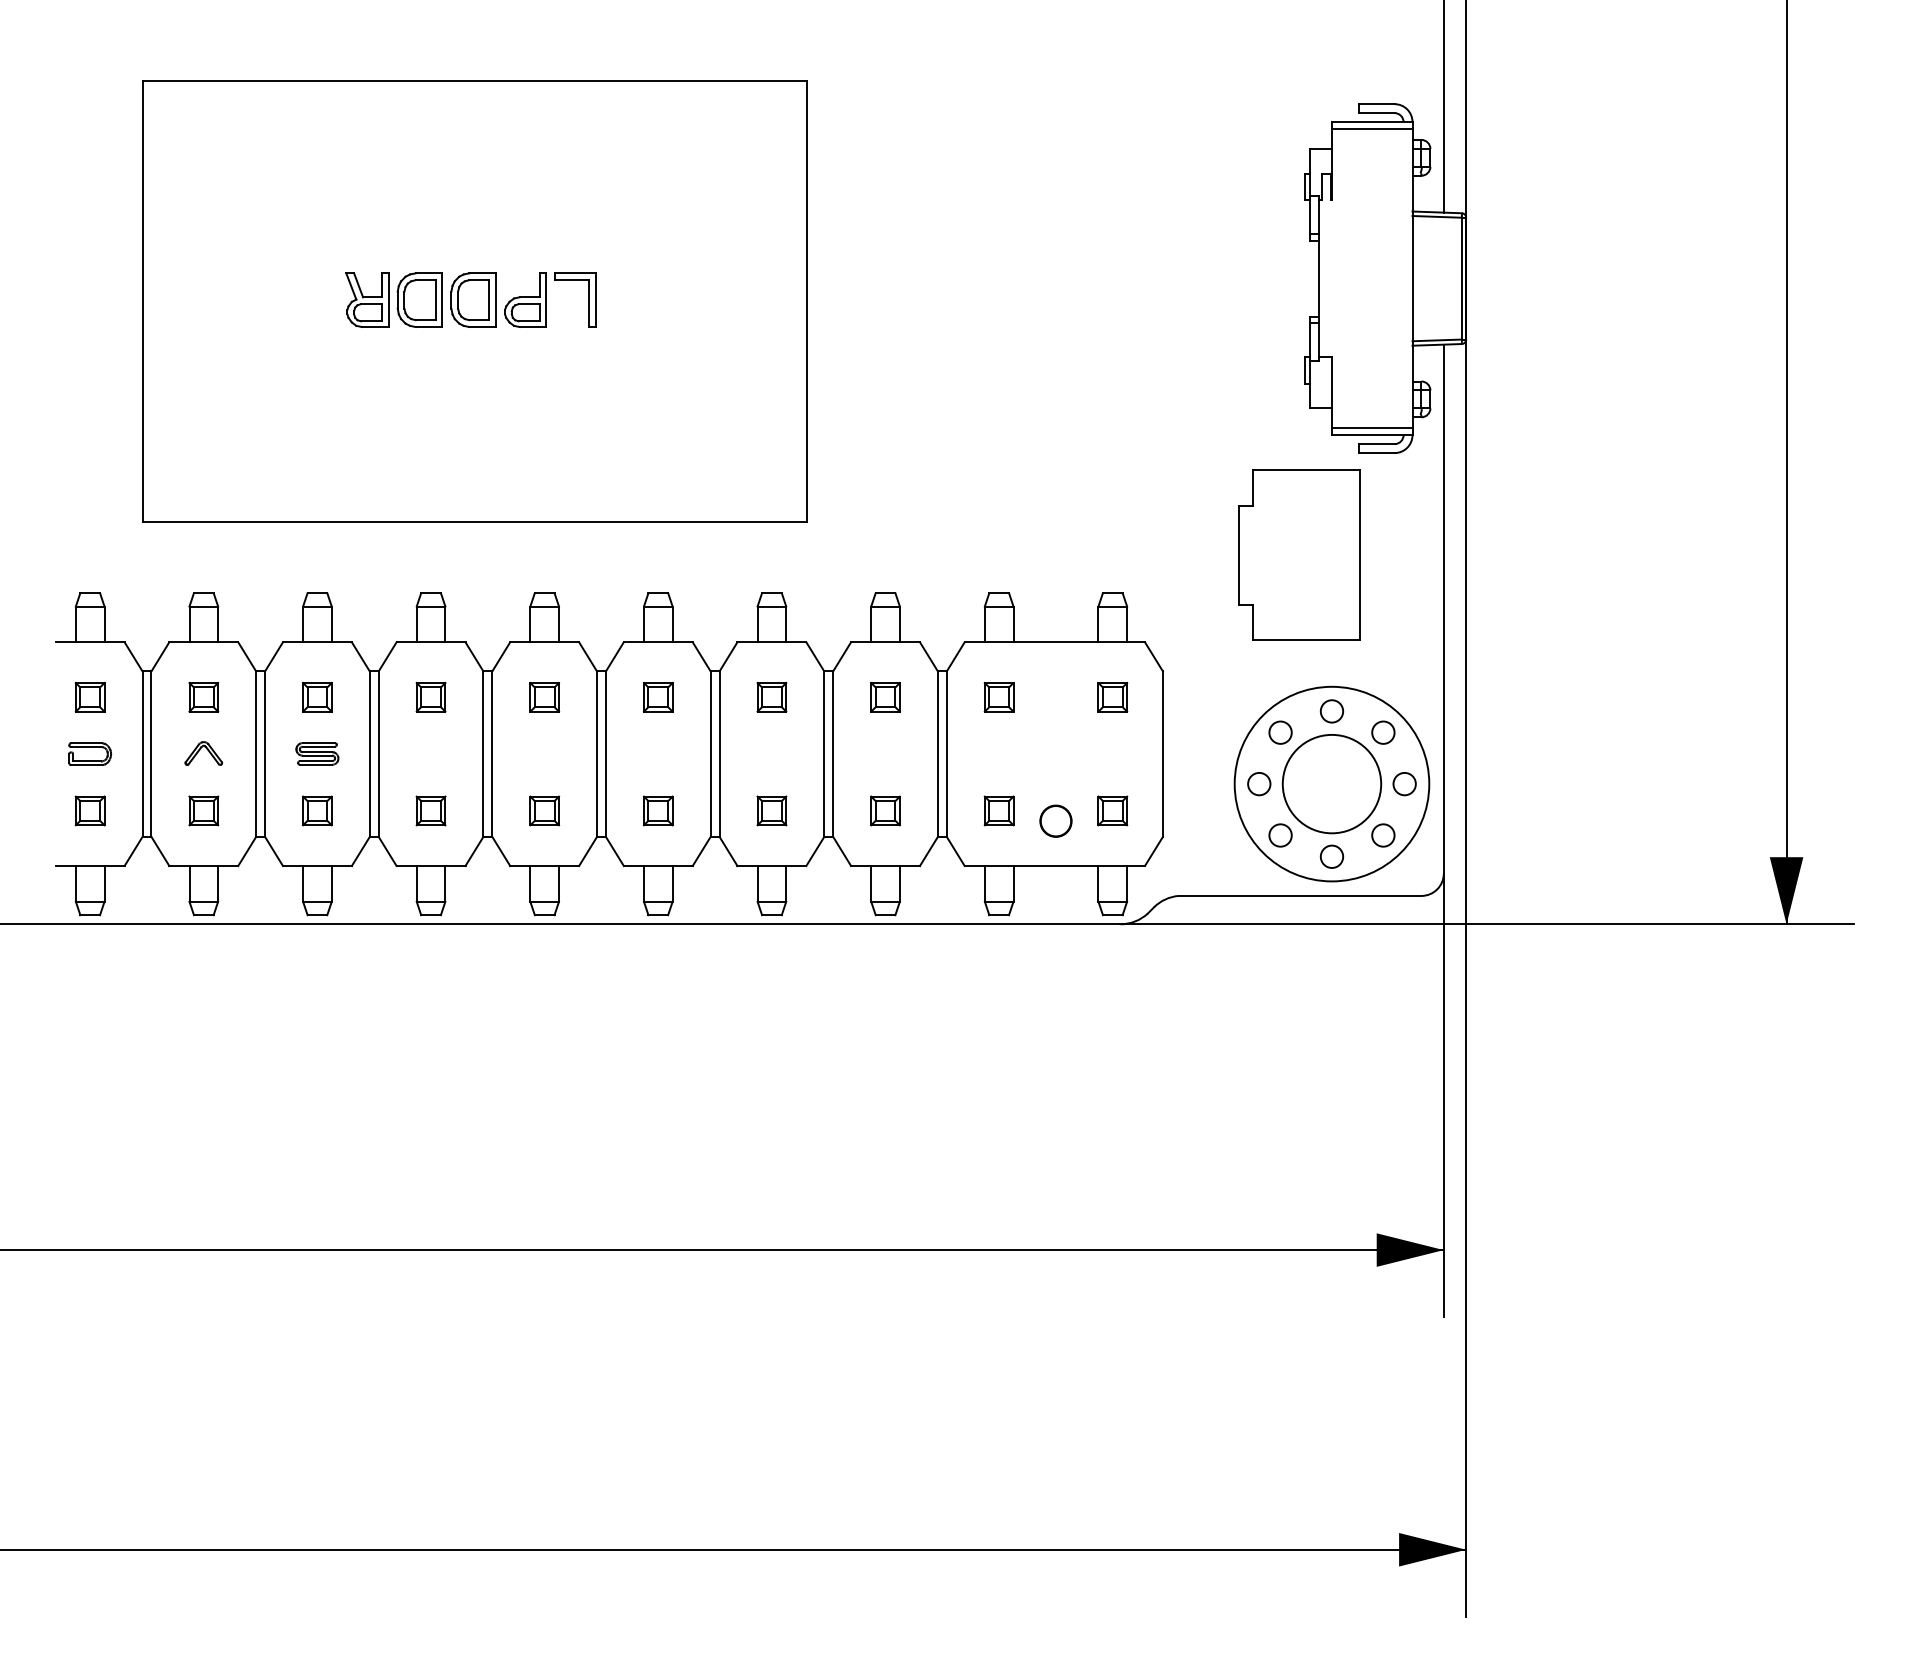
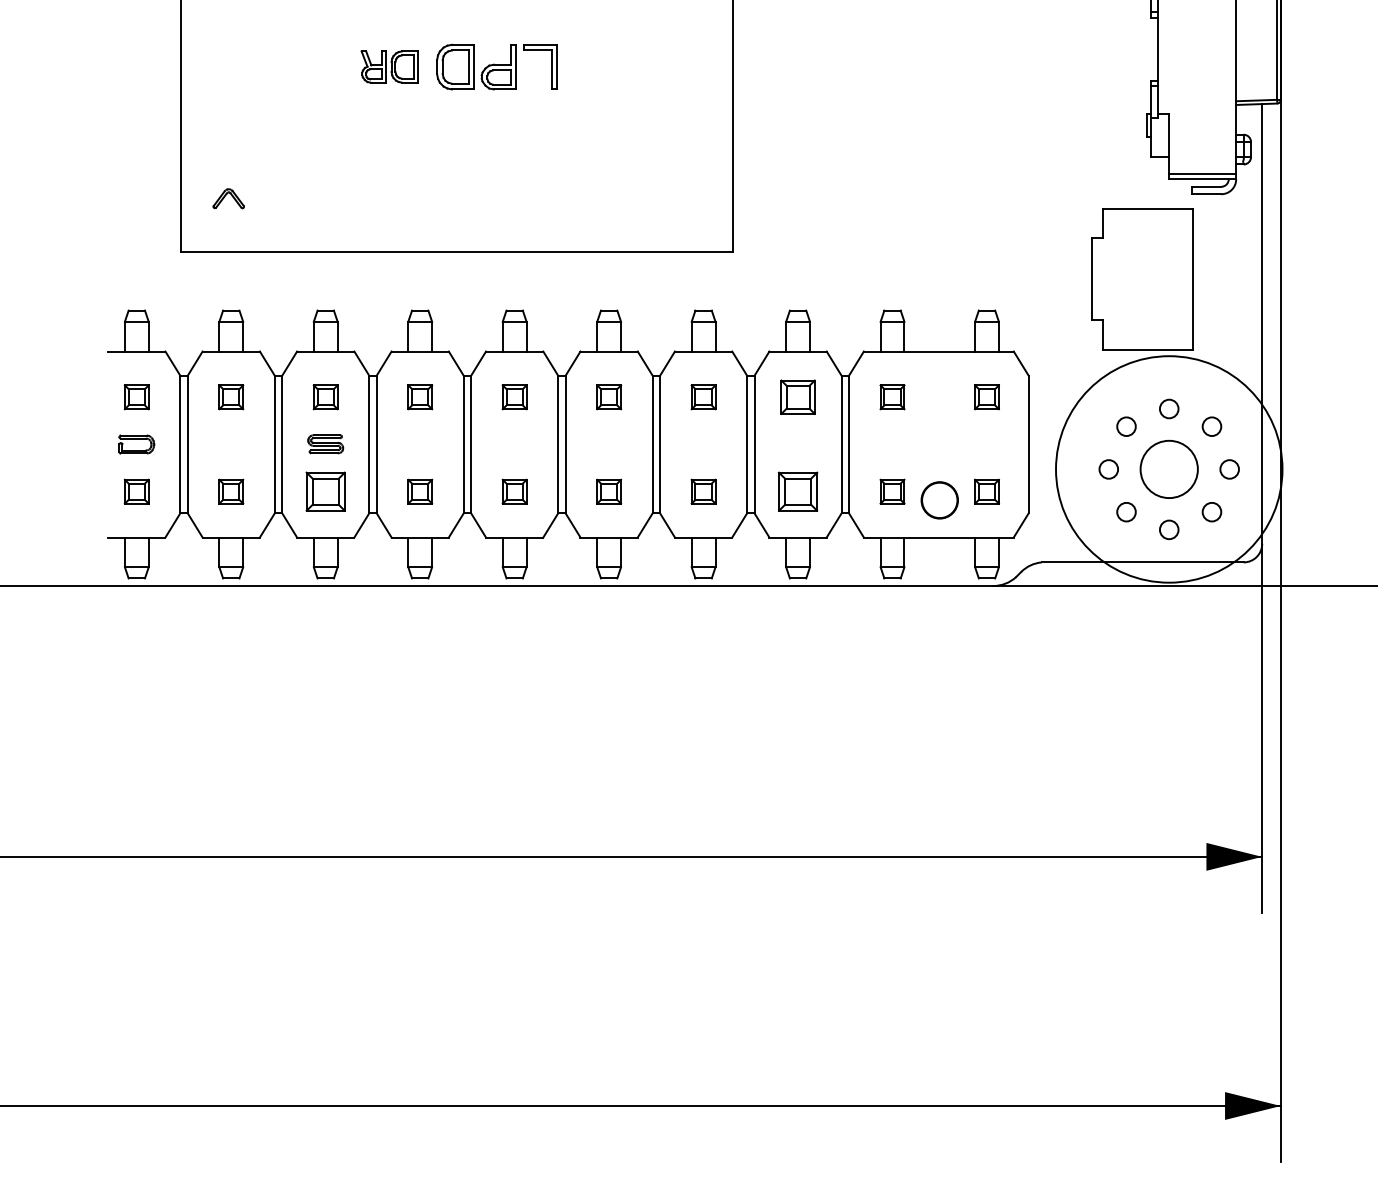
part: (393, 299) -> (388, 66), size x0.7
part: (885, 697) -> (798, 397), size x1.4
part: (203, 753) -> (228, 198), moved
circle: (1331, 783) -> (1168, 468), size x0.7
circle: (1331, 783) -> (1168, 468), size x1.4
part: (317, 810) -> (325, 491), size x1.6
part: (885, 810) -> (798, 491), size x1.6
circle: (1055, 820) -> (939, 499), size x1.4

